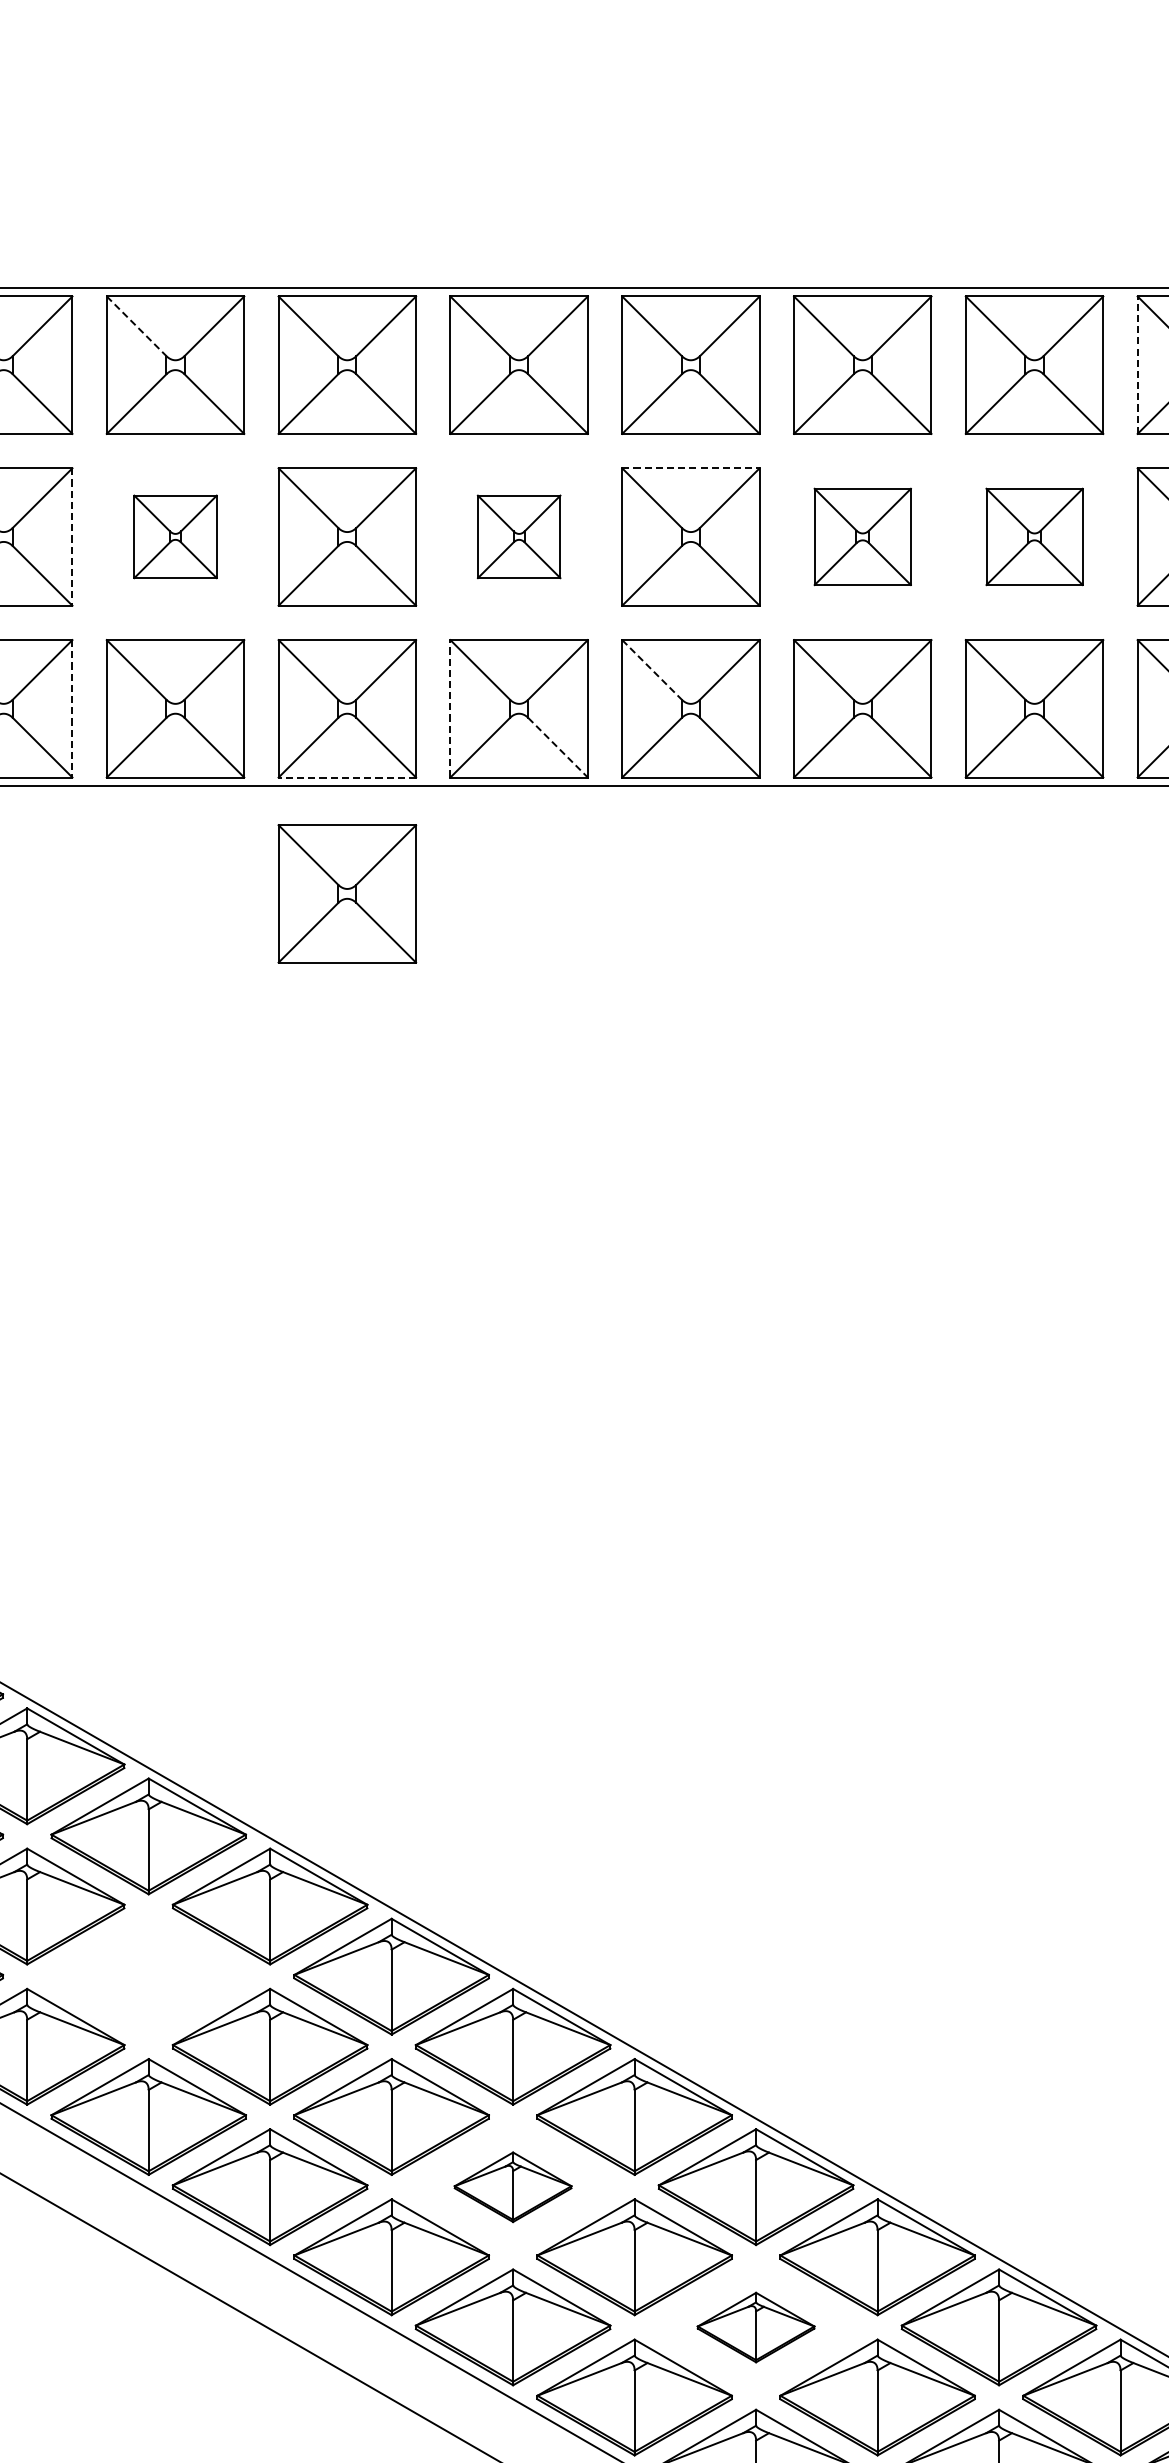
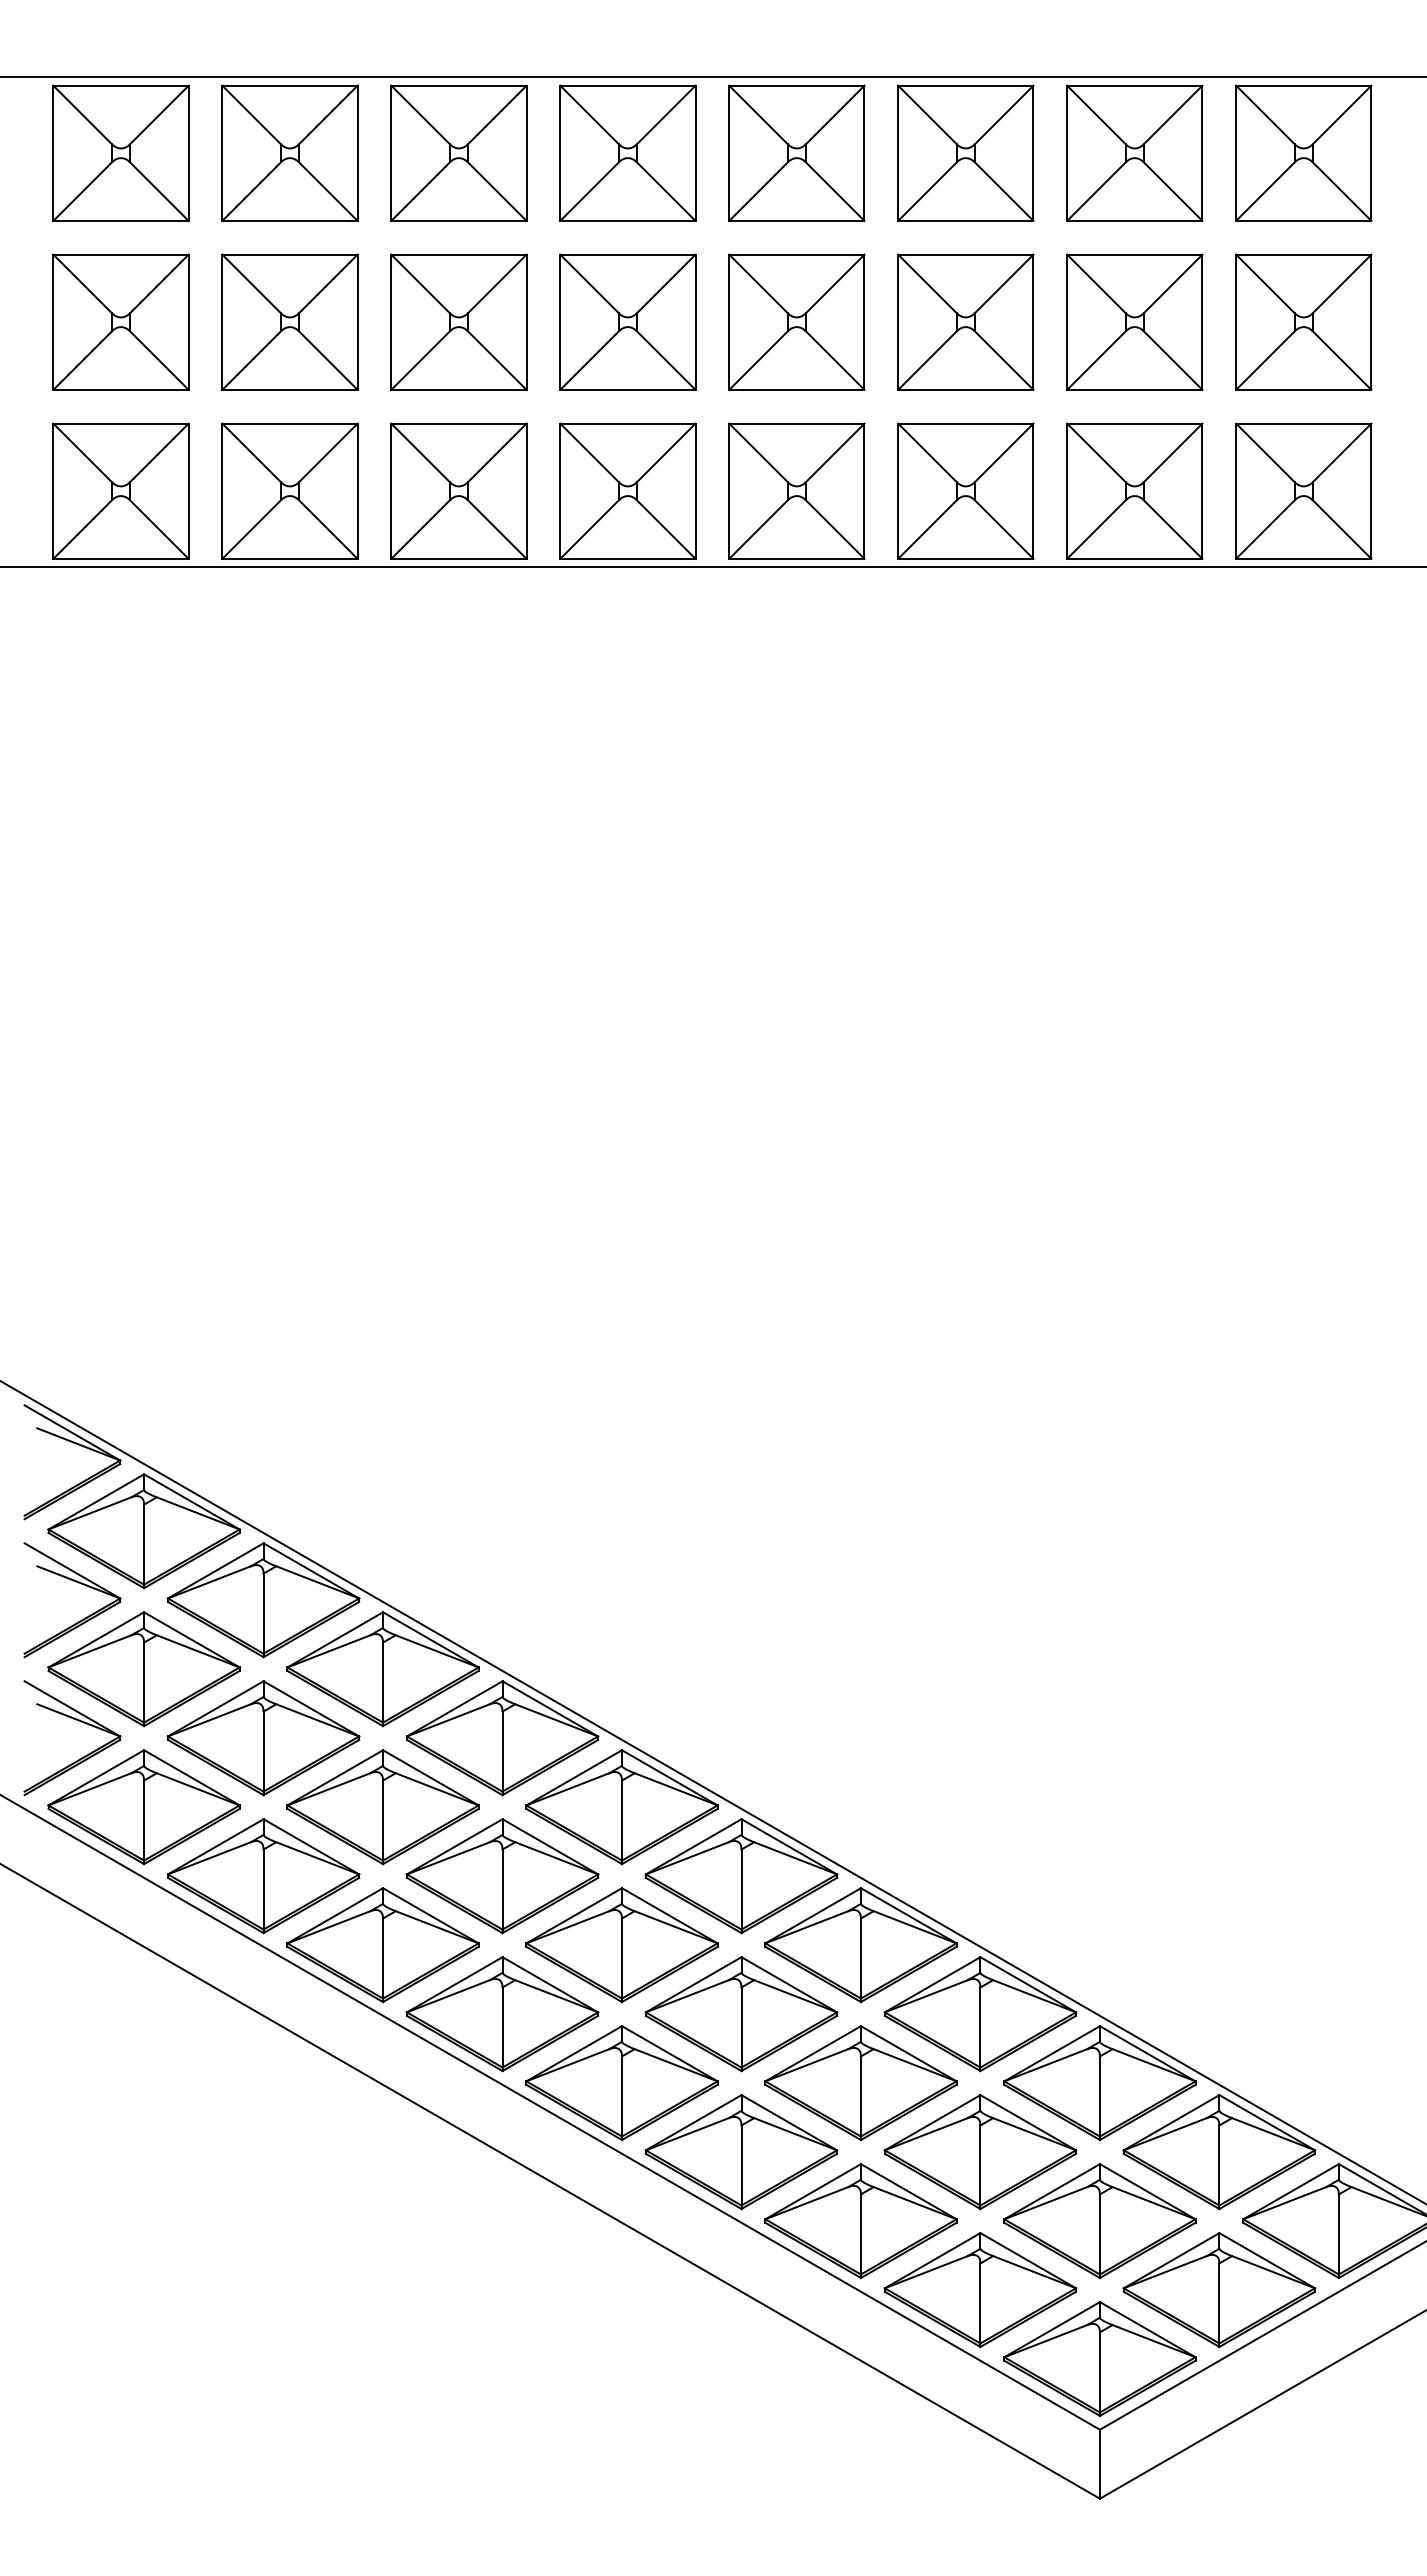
line: (137, 326) -> (252, 115), dashed -> solid
line: (1137, 365) -> (1236, 153), dashed -> solid
line: (690, 468) -> (796, 254), dashed -> solid
part: (175, 536) -> (289, 321), size x1.67
part: (518, 536) -> (627, 321), size x1.67
part: (862, 536) -> (965, 321), size x1.43
part: (1034, 536) -> (1134, 321), size x1.43
line: (72, 537) -> (188, 322), dashed -> solid
line: (651, 670) -> (758, 453), dashed -> solid
line: (72, 709) -> (188, 491), dashed -> solid
line: (450, 709) -> (560, 491), dashed -> solid
line: (558, 747) -> (666, 529), dashed -> solid
line: (346, 777) -> (458, 558), dashed -> solid
part: (346, 893) -> (458, 672), removed
part: (148, 1977) -> (263, 1738), added
part: (512, 2187) -> (621, 1945), size x1.67
part: (755, 2327) -> (860, 2083), size x1.67

